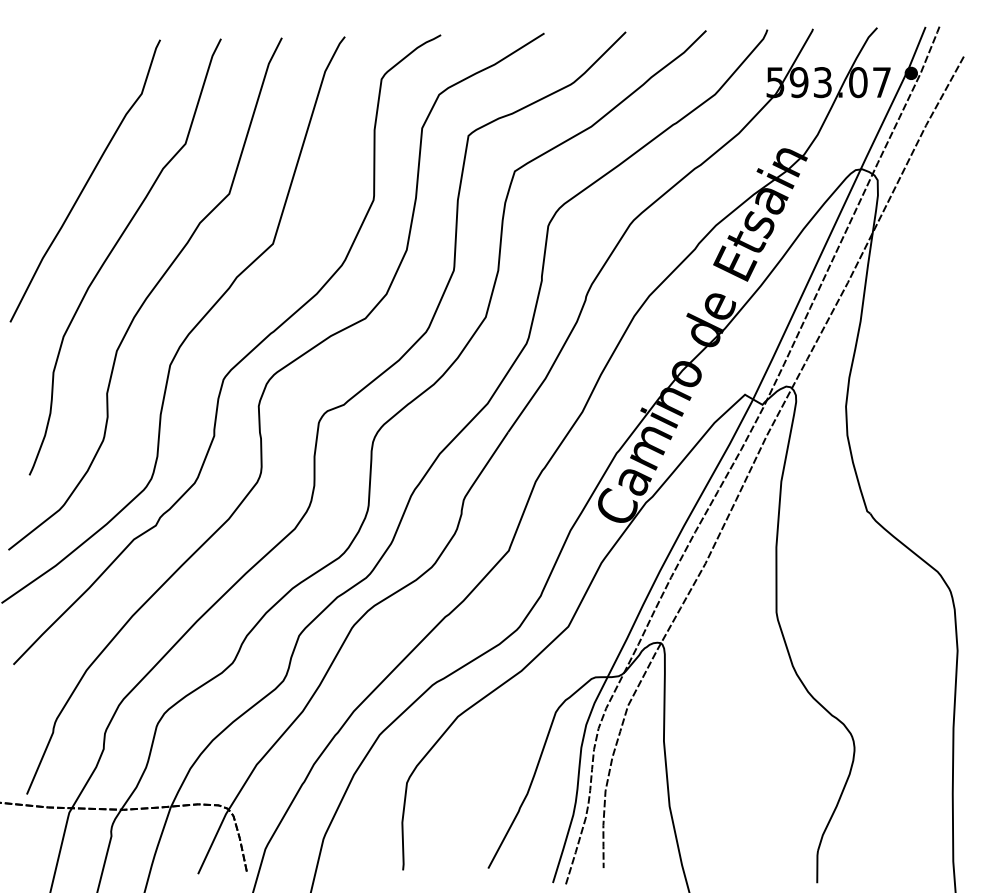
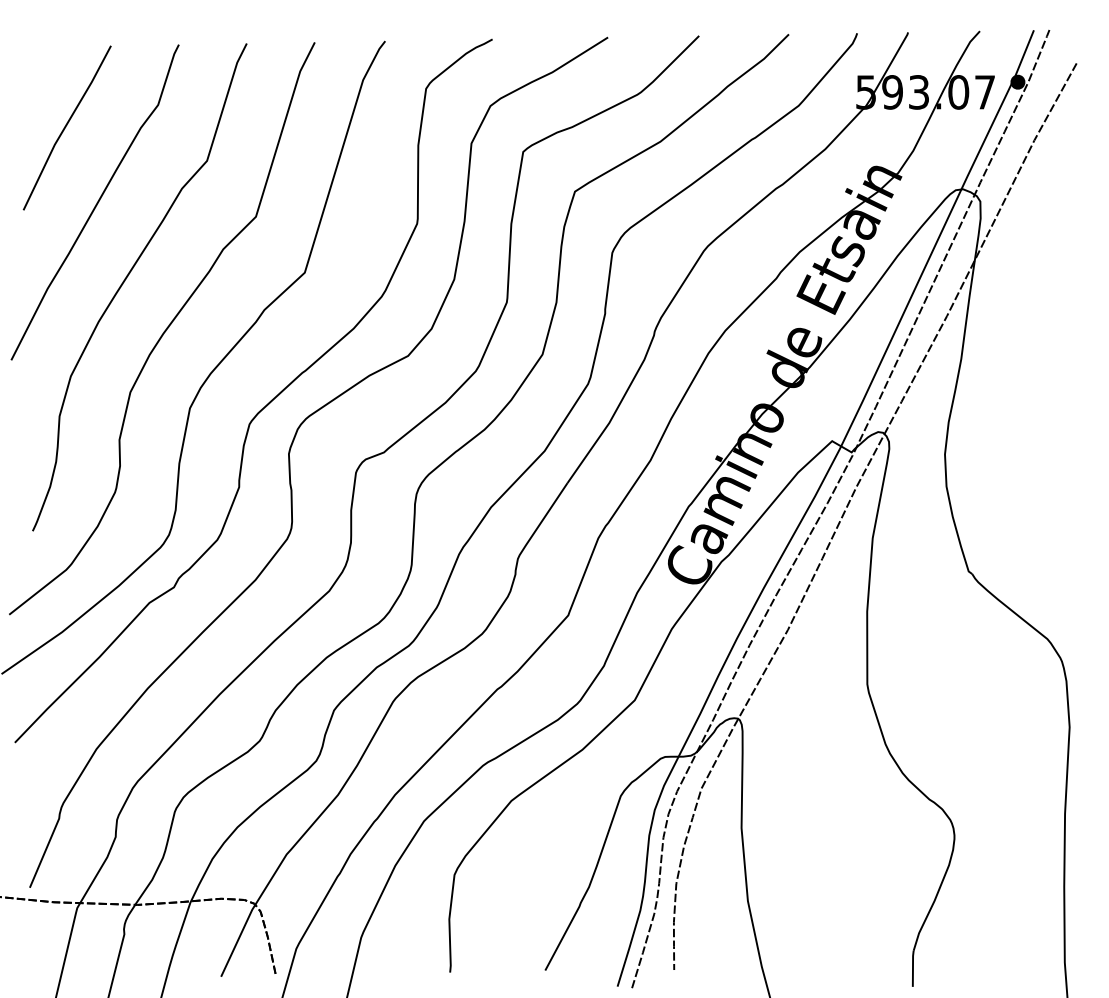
line: (59, 113) -> (66, 127), added

